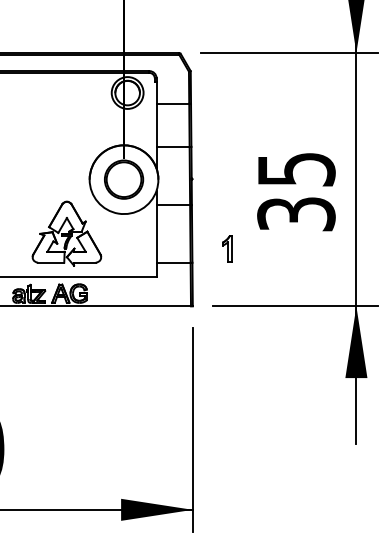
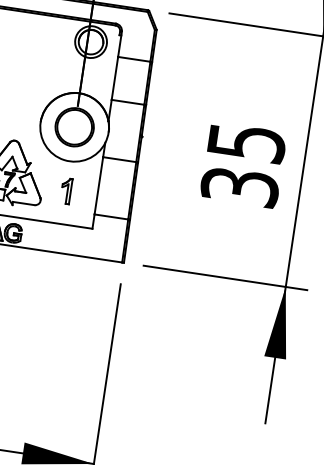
part: (227, 248) -> (66, 190), moved

